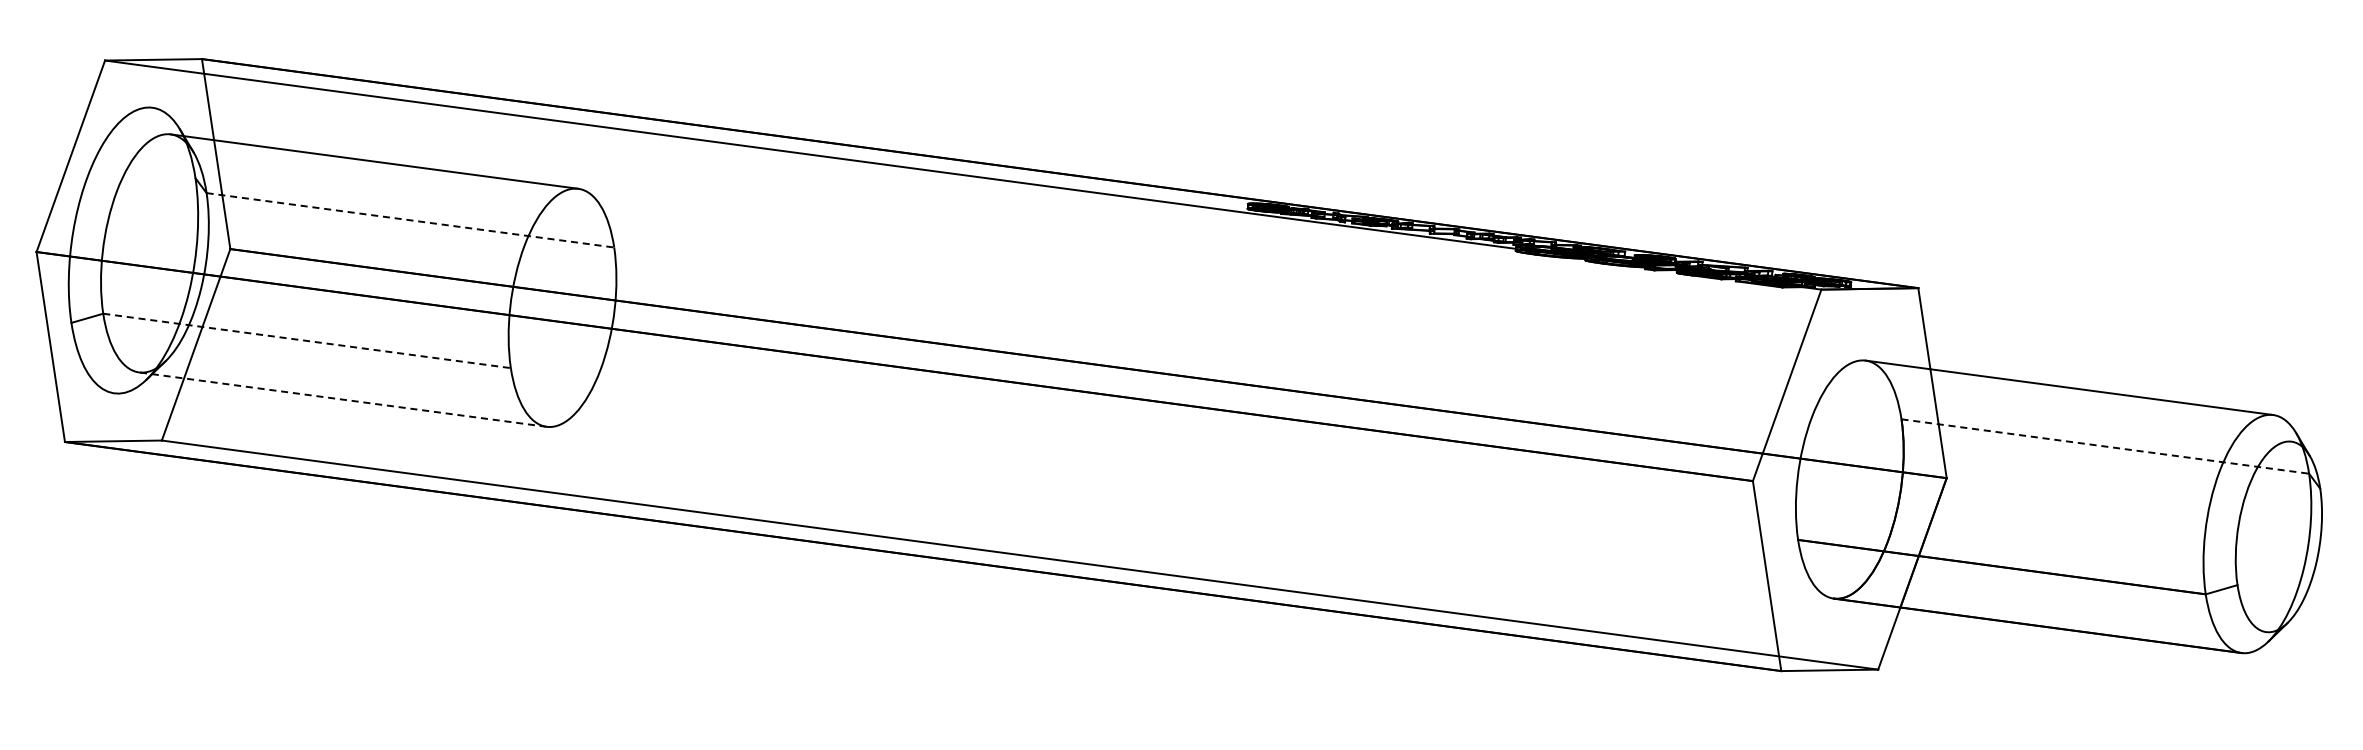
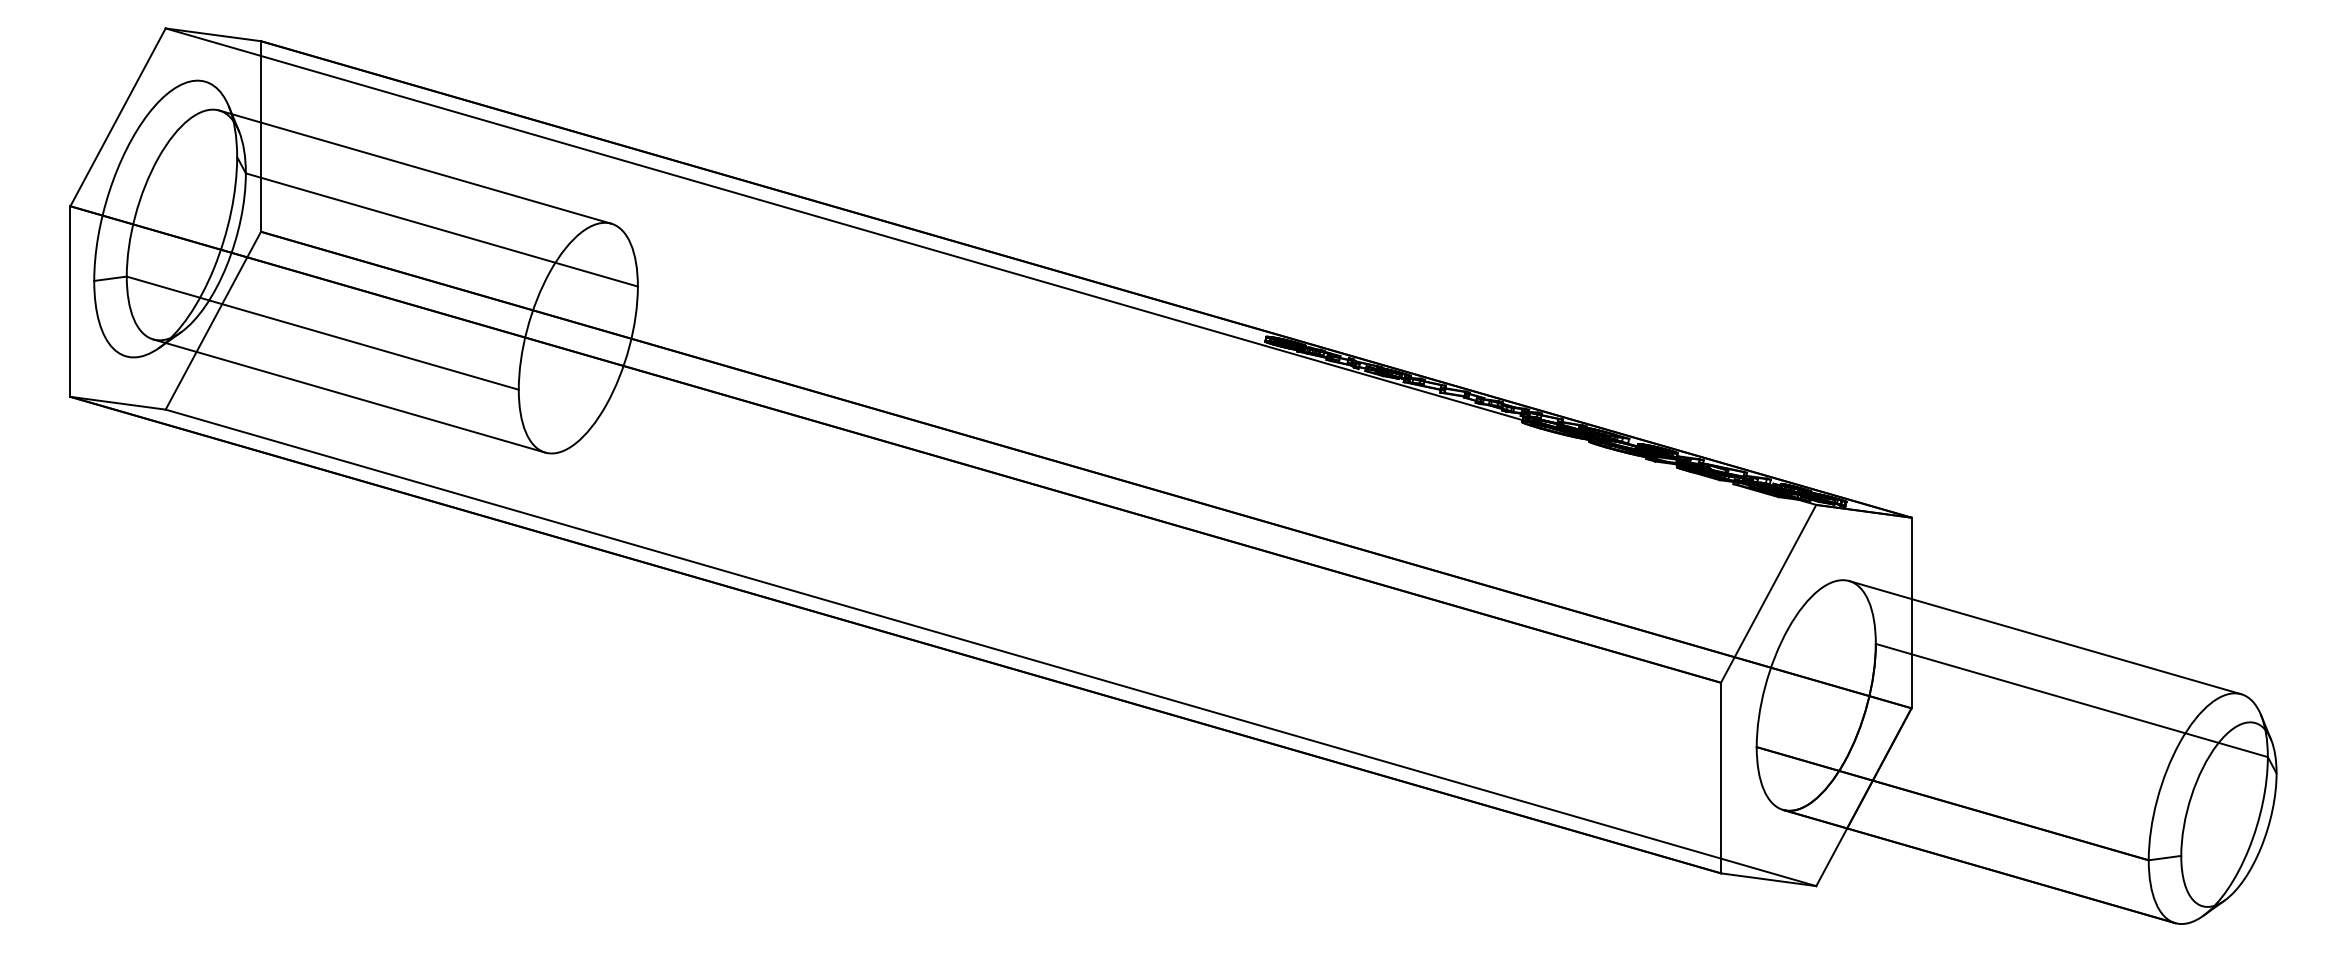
line: (411, 220) -> (442, 230), dashed -> solid
line: (307, 341) -> (323, 333), dashed -> solid
line: (341, 399) -> (348, 395), dashed -> solid
line: (2105, 446) -> (2072, 700), dashed -> solid

